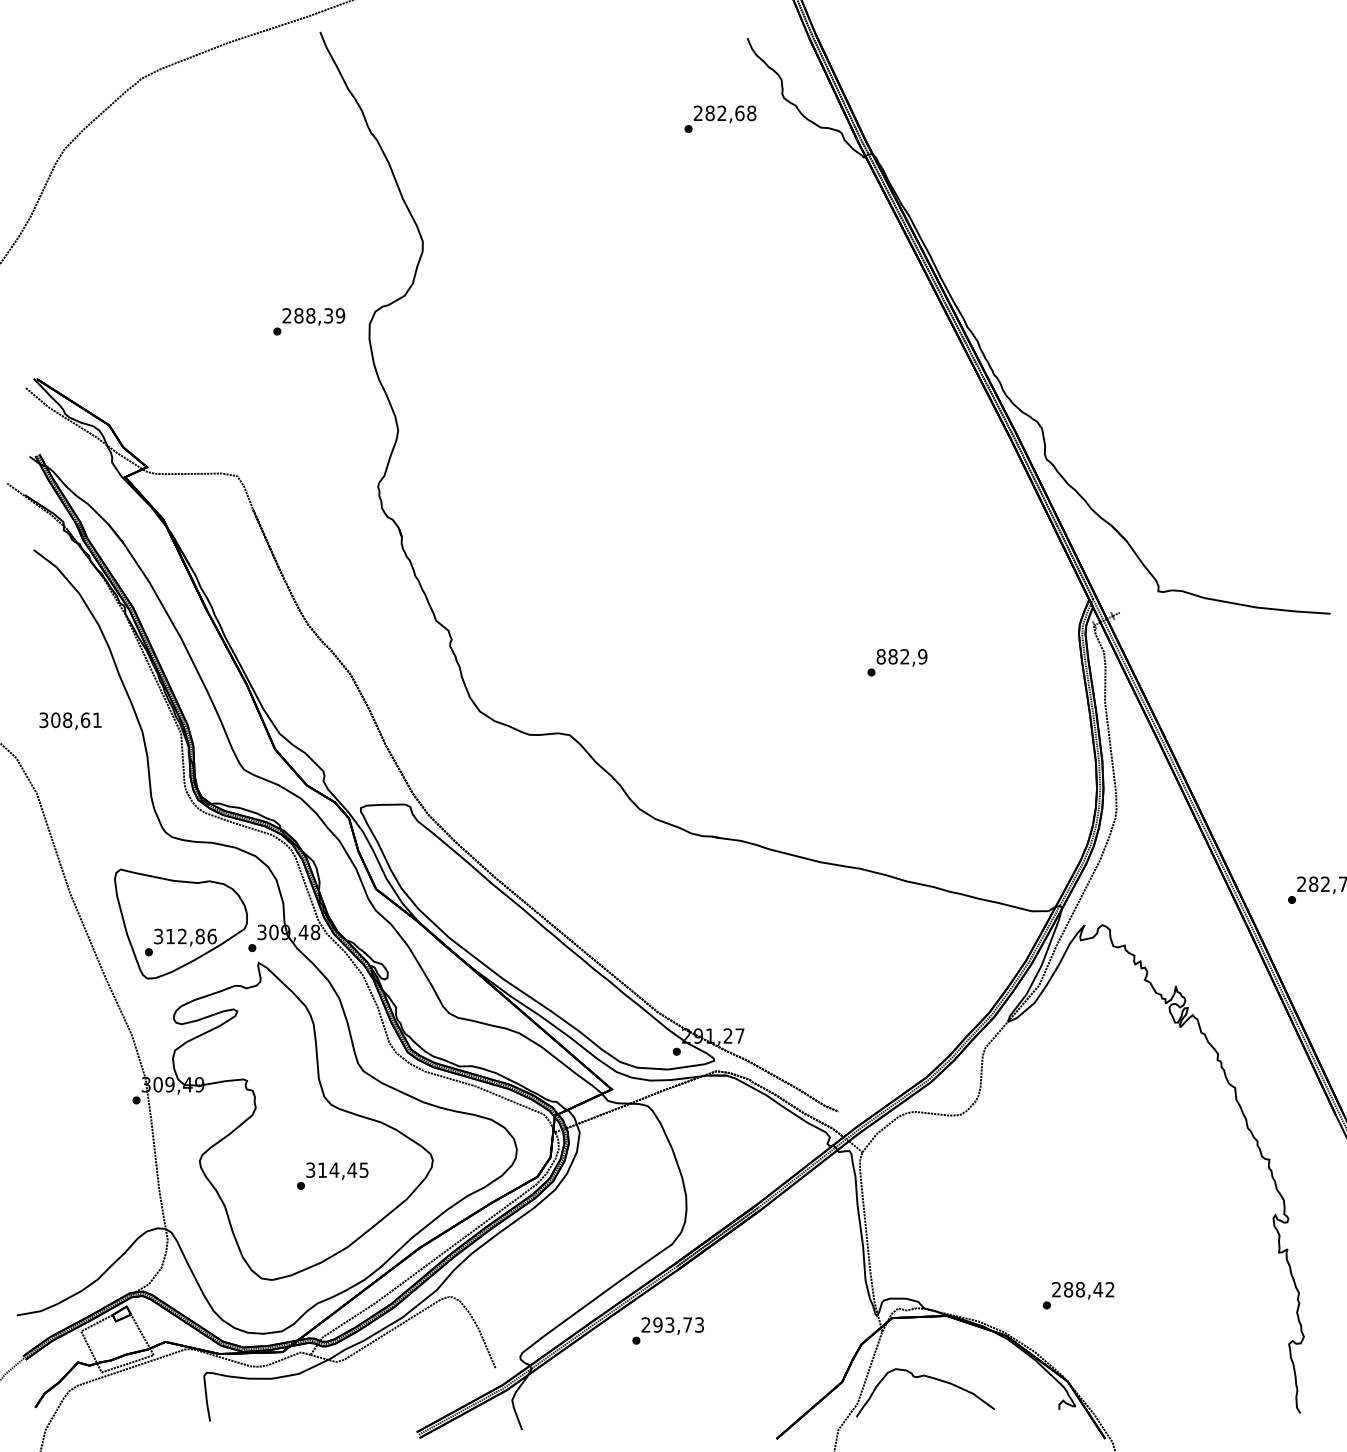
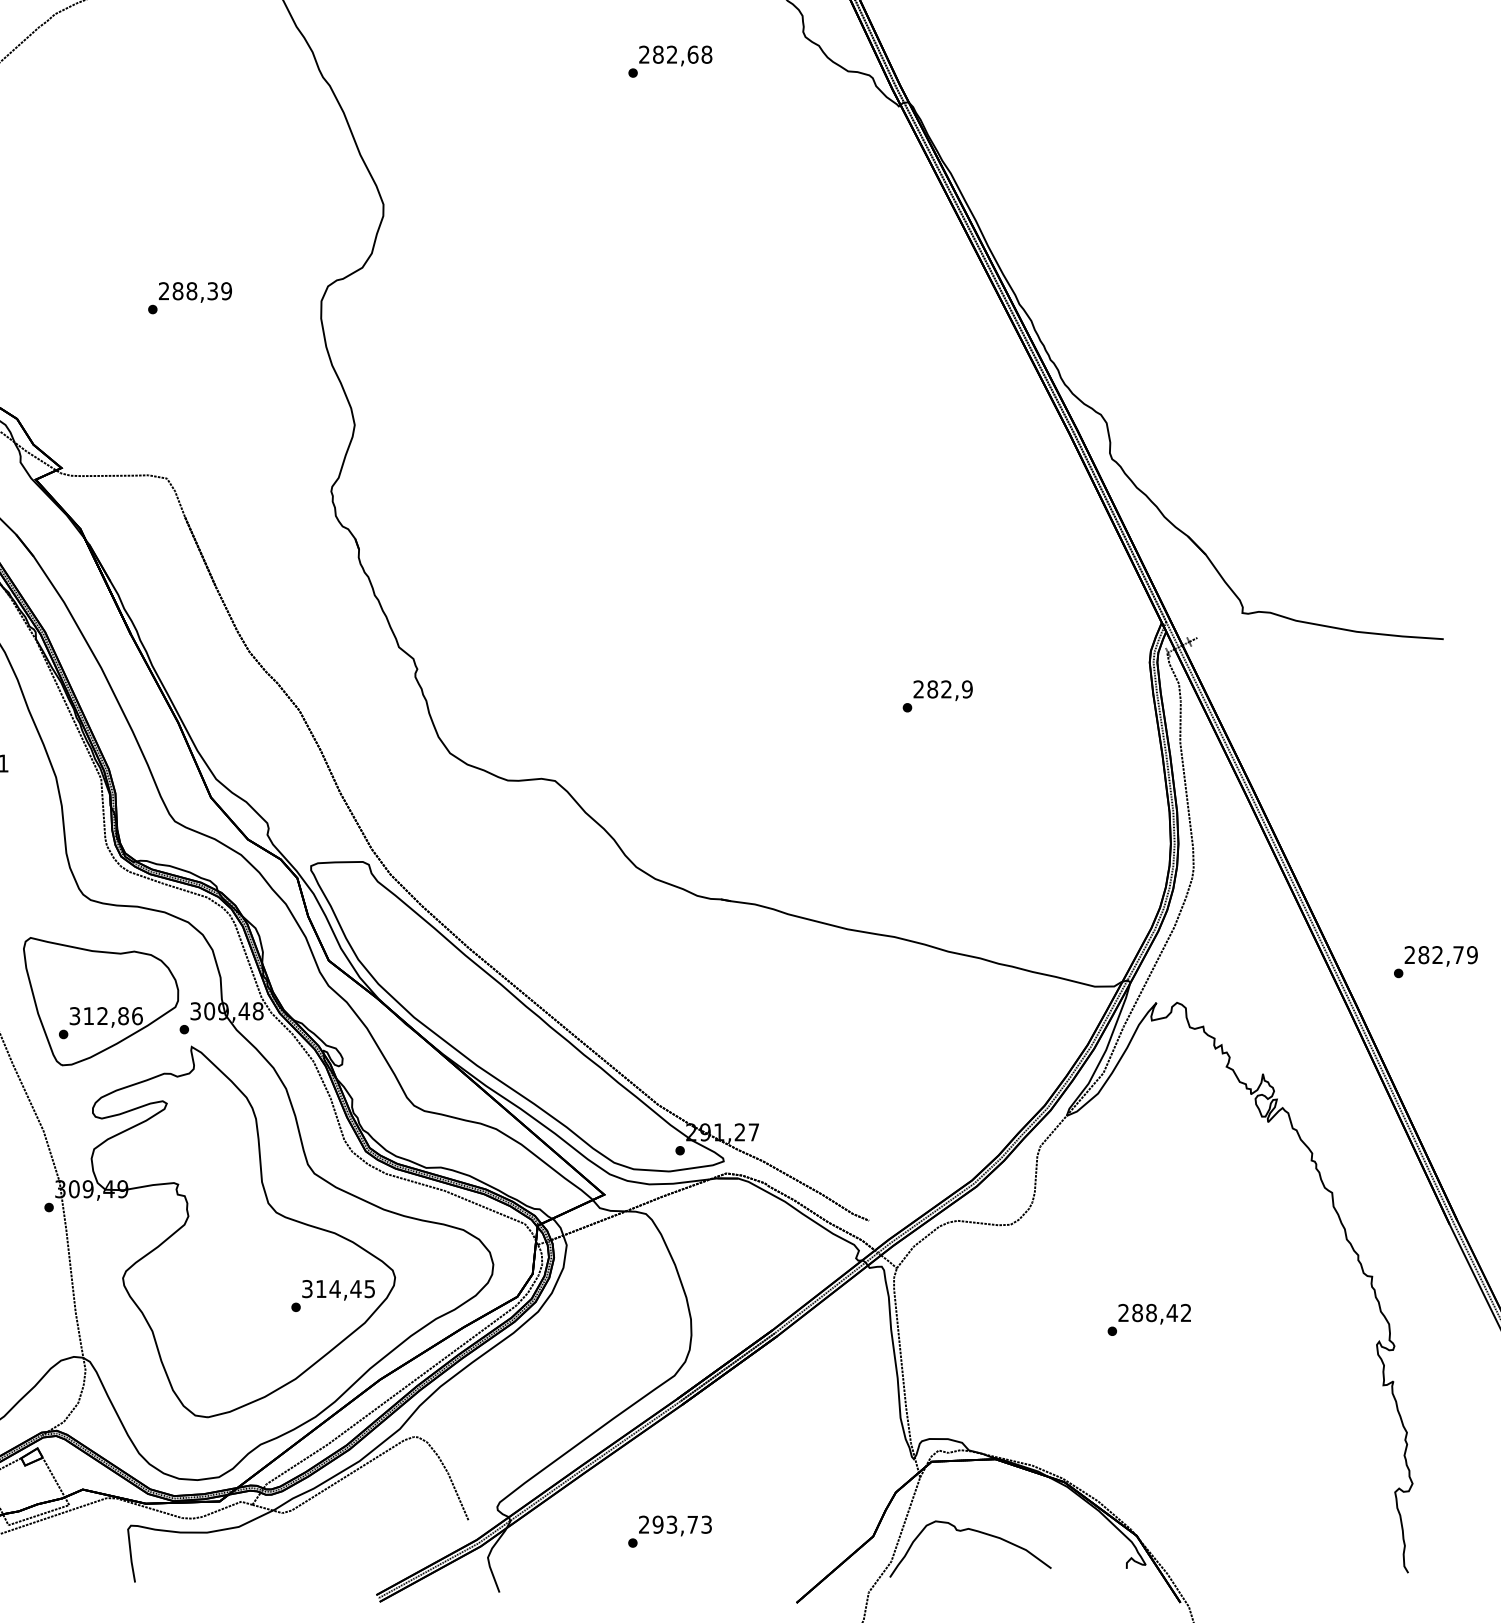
text: (720, 118) -> (670, 60), moved
text: (309, 321) -> (190, 297), moved
text: (880, 656) -> (918, 689), 882,9 -> 282,9
text: (332, 1175) -> (332, 1295), moved
text: (1078, 1295) -> (1149, 1319), moved
text: (667, 1330) -> (669, 1531), moved

